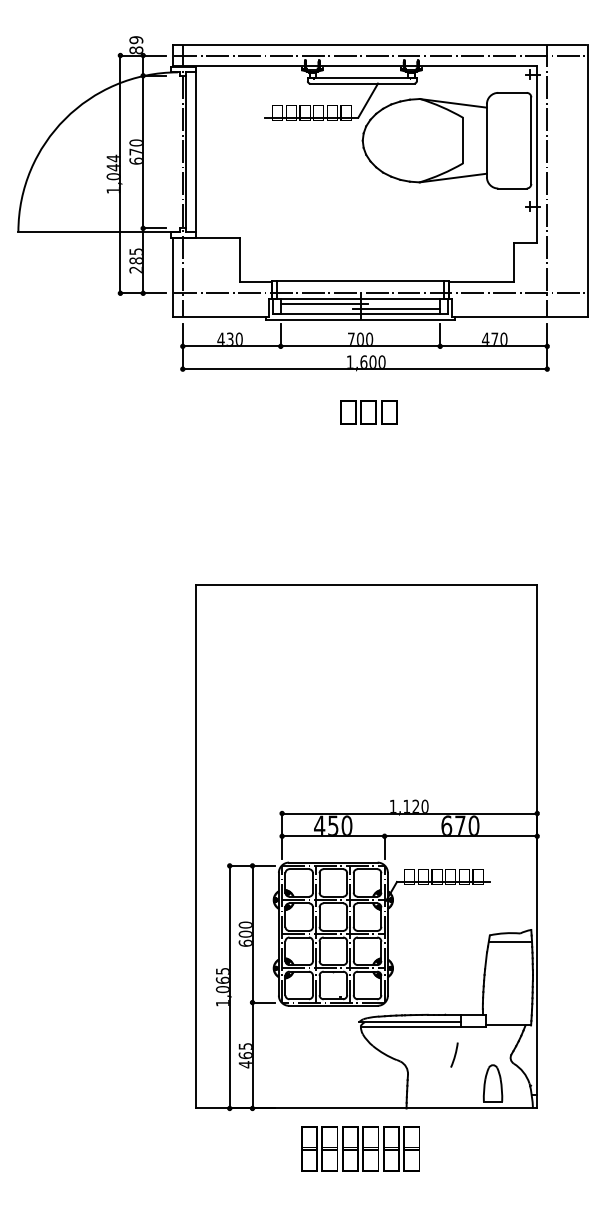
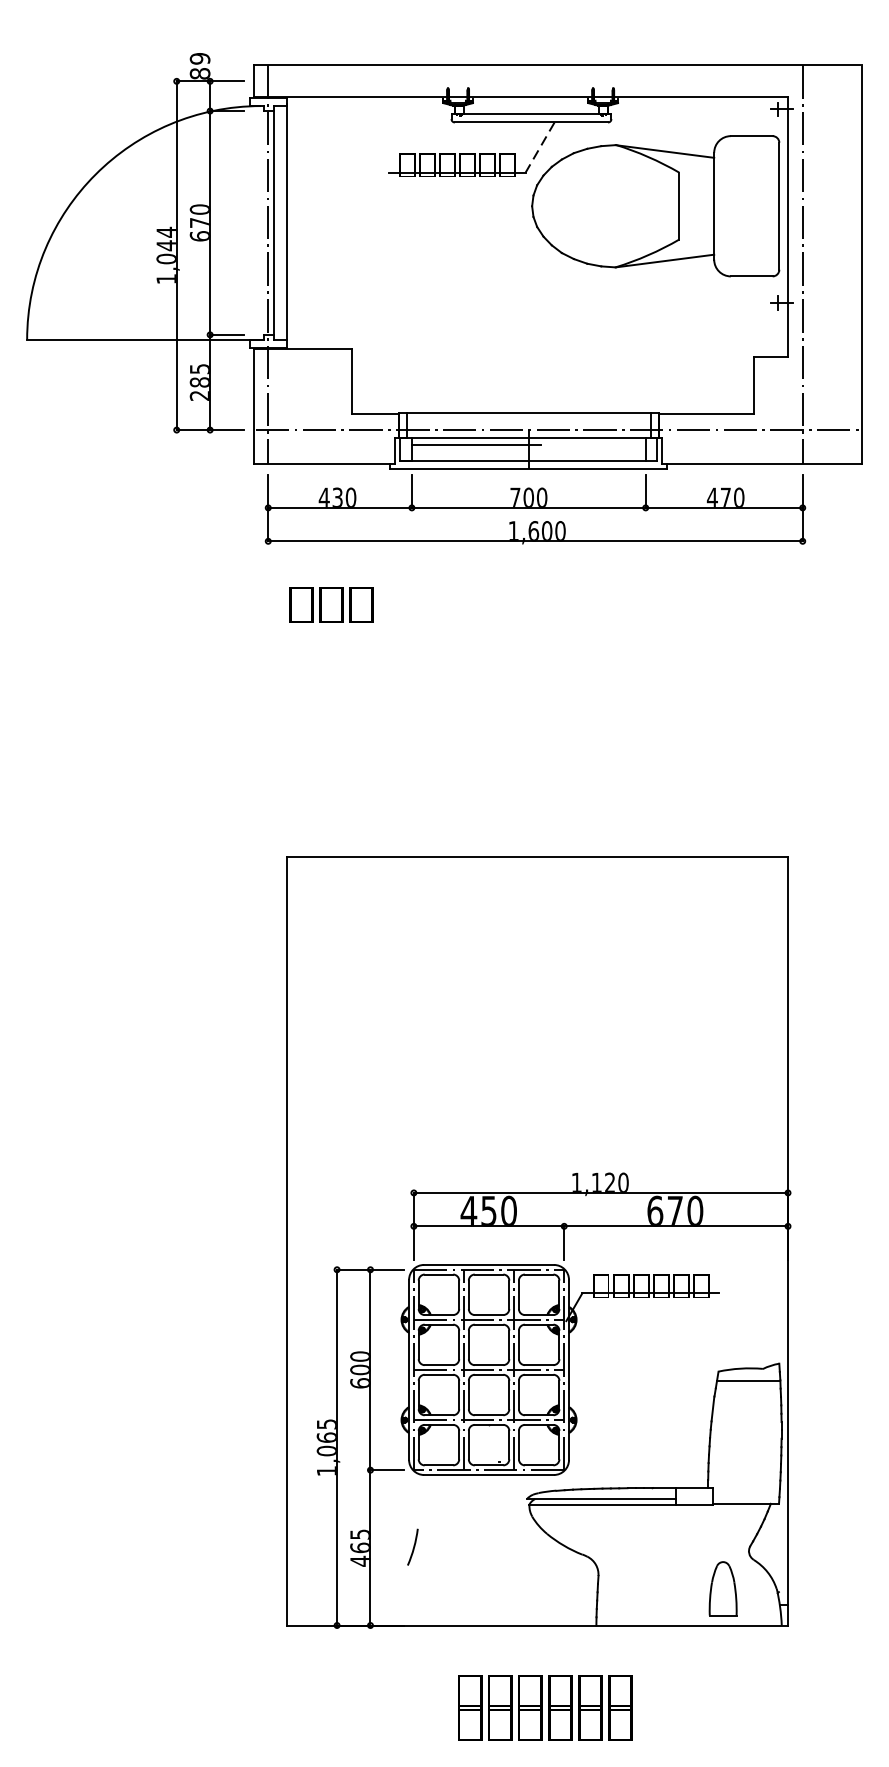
line: (379, 55) -> (556, 81), removed
line: (368, 100) -> (540, 147), solid -> dashed
line: (396, 309) -> (581, 453), removed
text: (368, 412) -> (330, 604), moved
line: (454, 1054) -> (412, 1546), moved
text: (360, 1148) -> (544, 1707), moved

